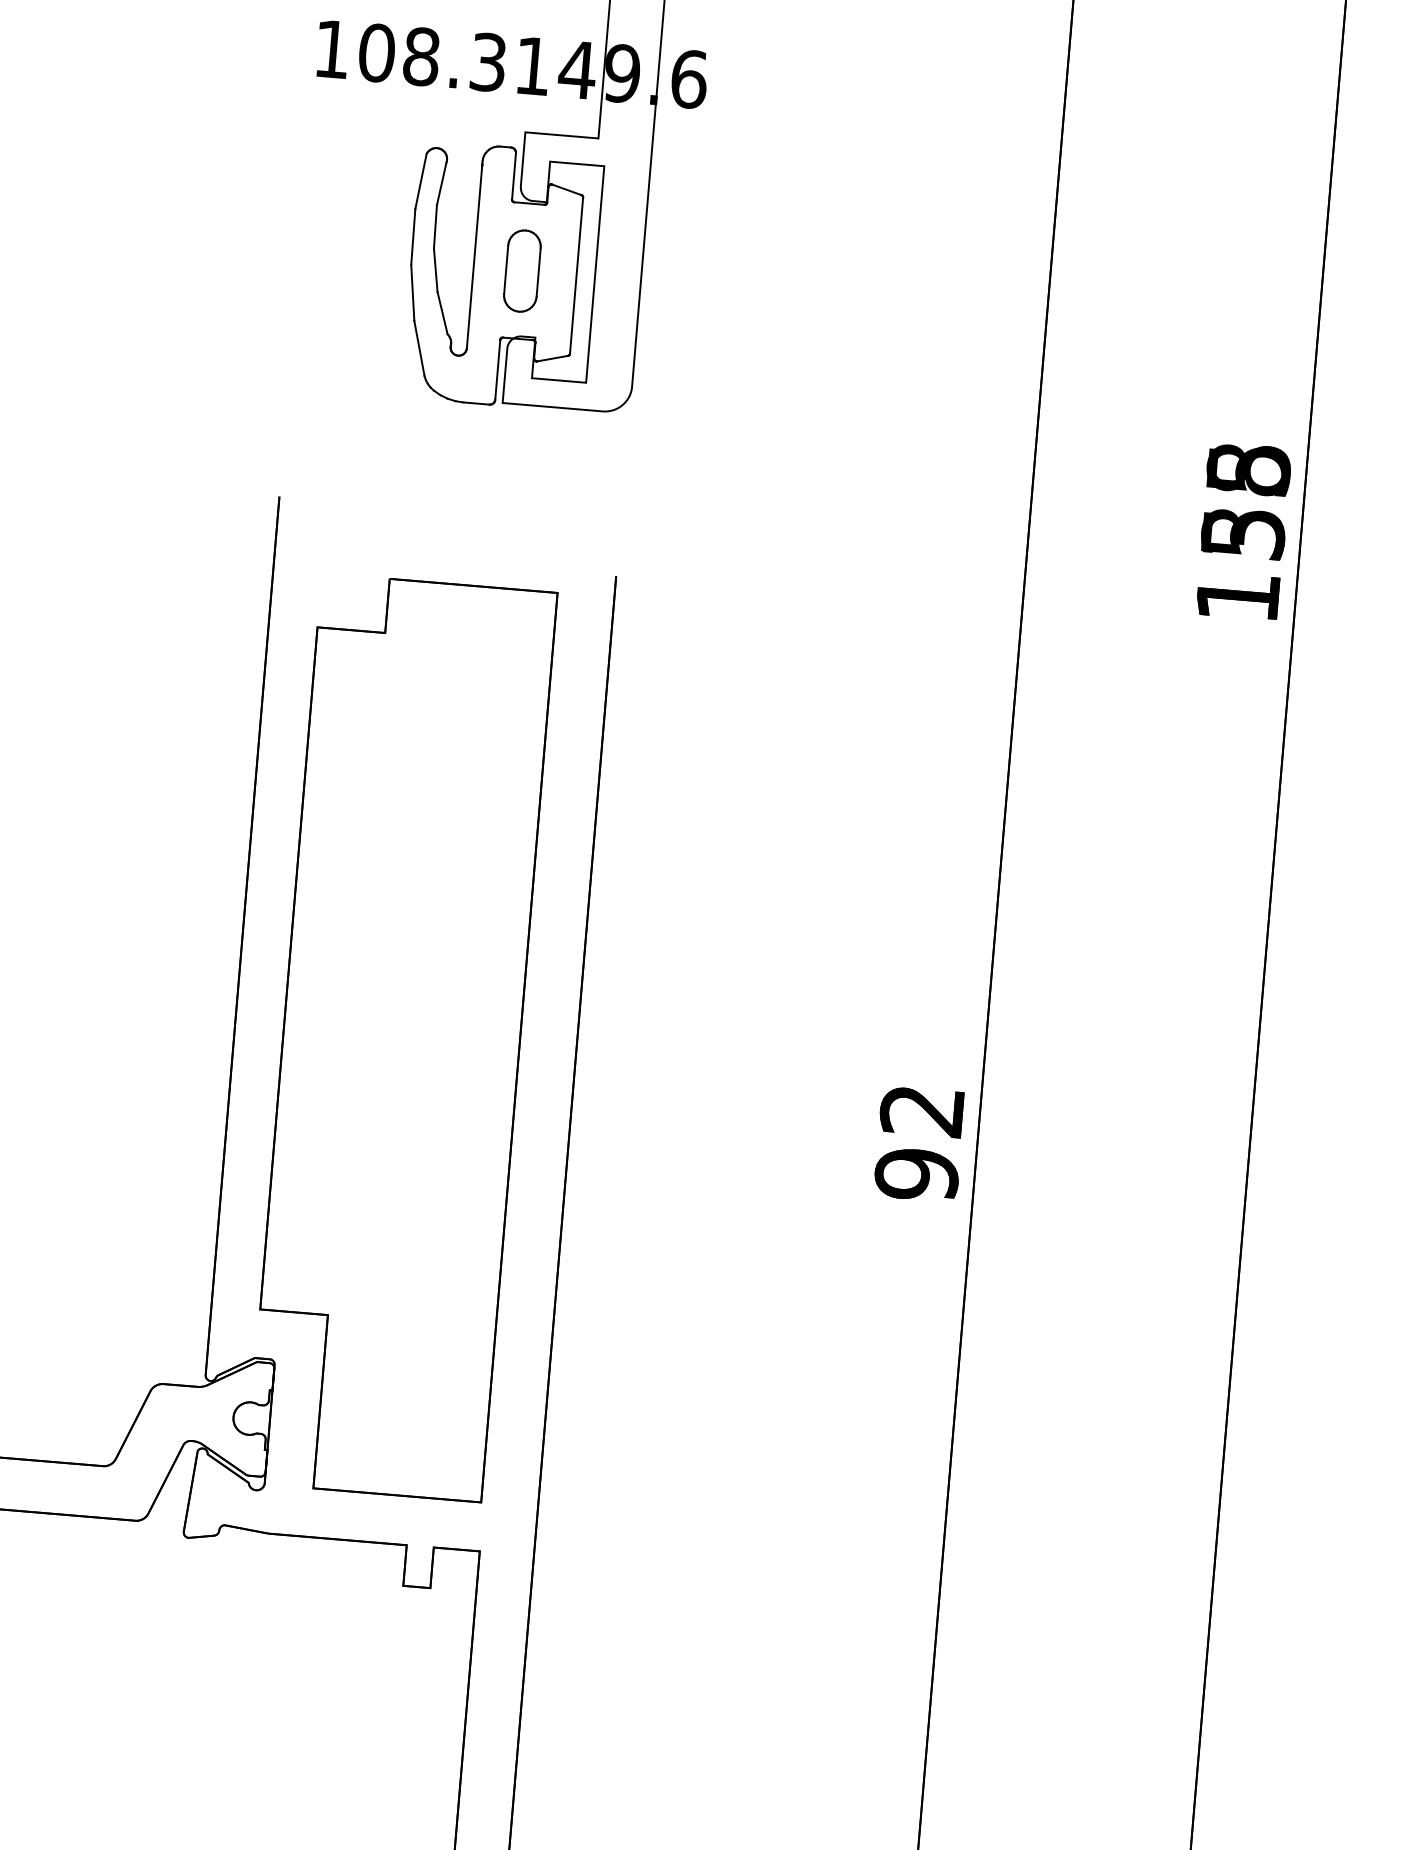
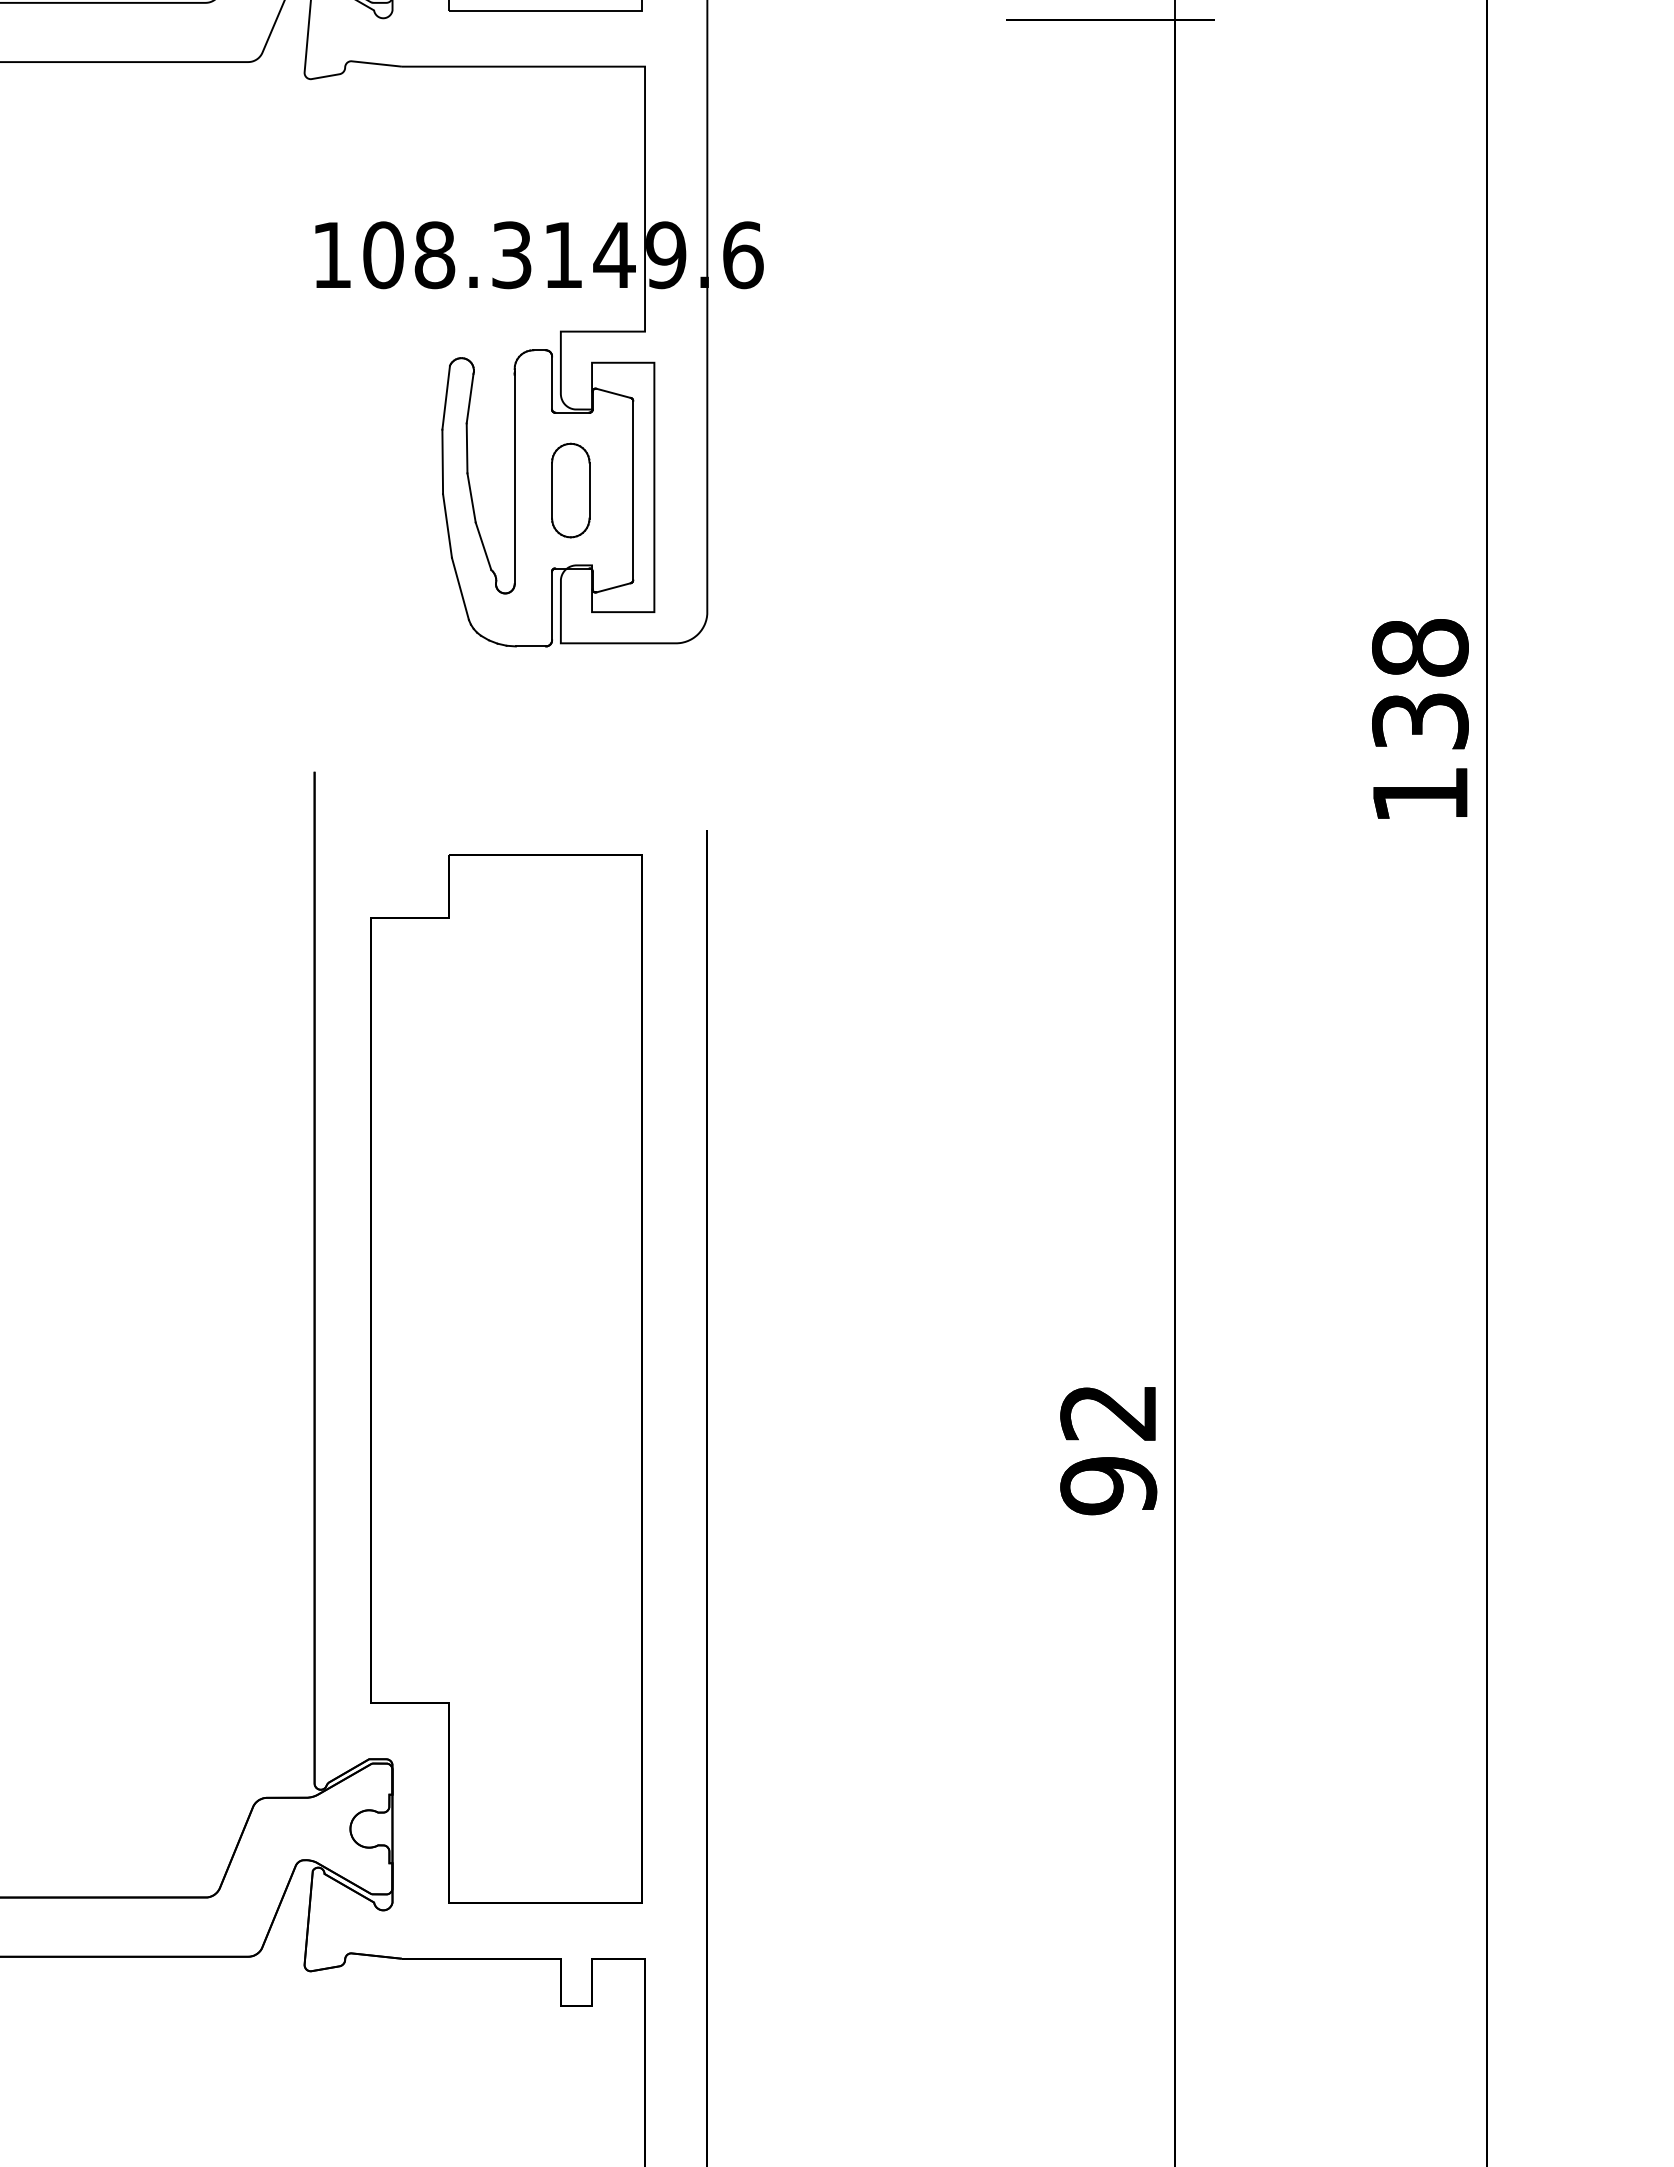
text: (1246, 501) -> (1420, 684), 155 -> 138

